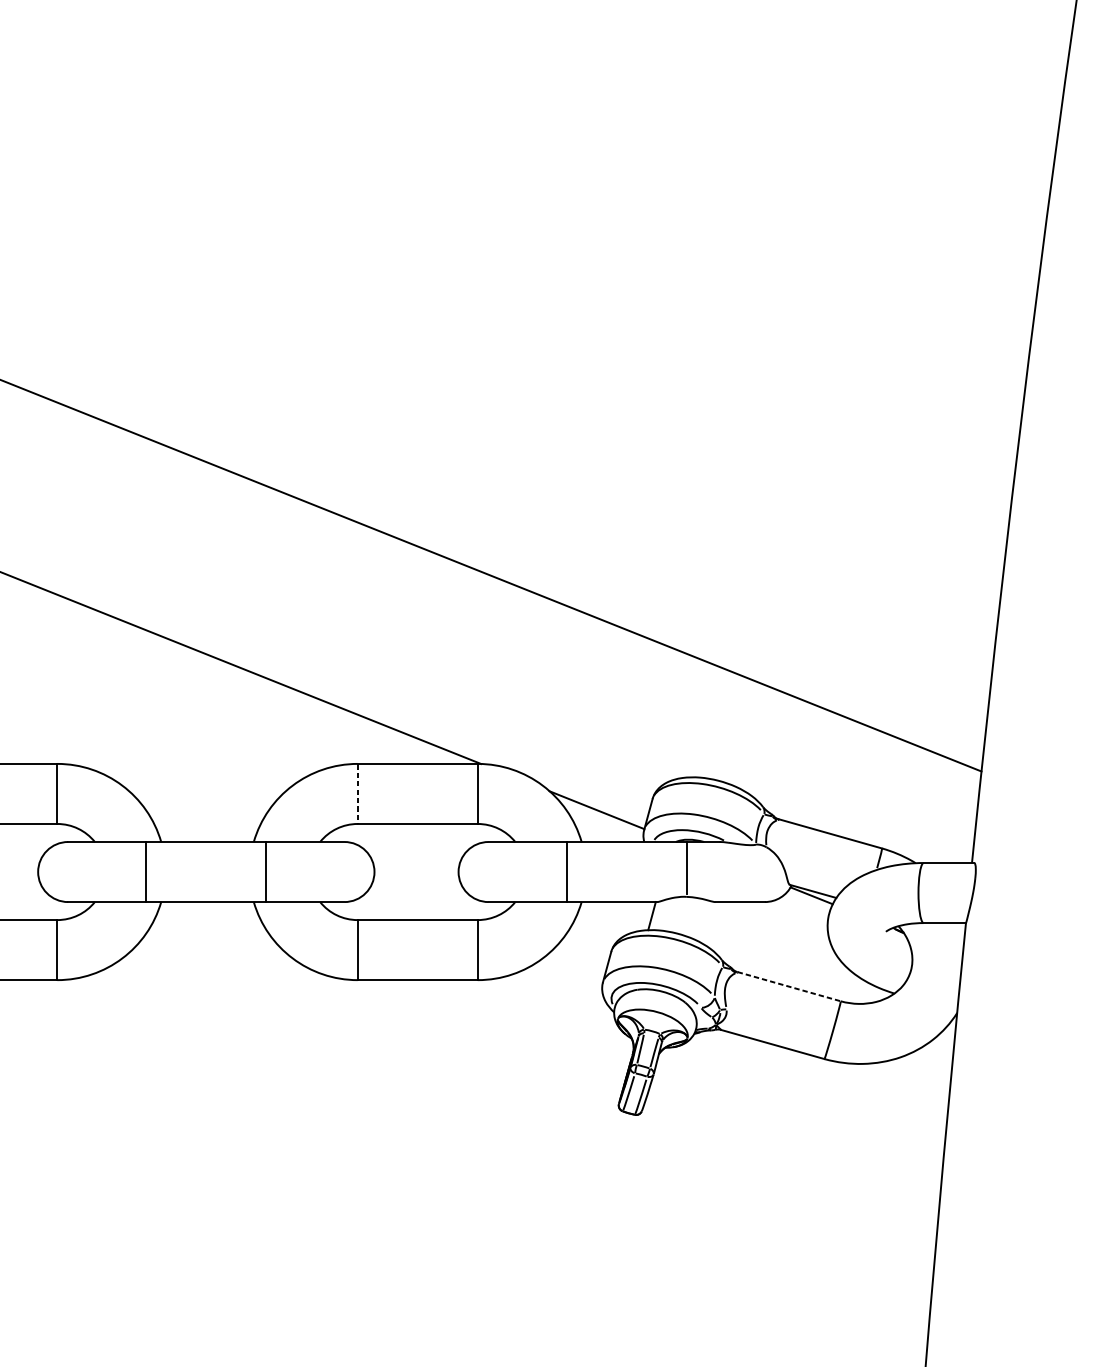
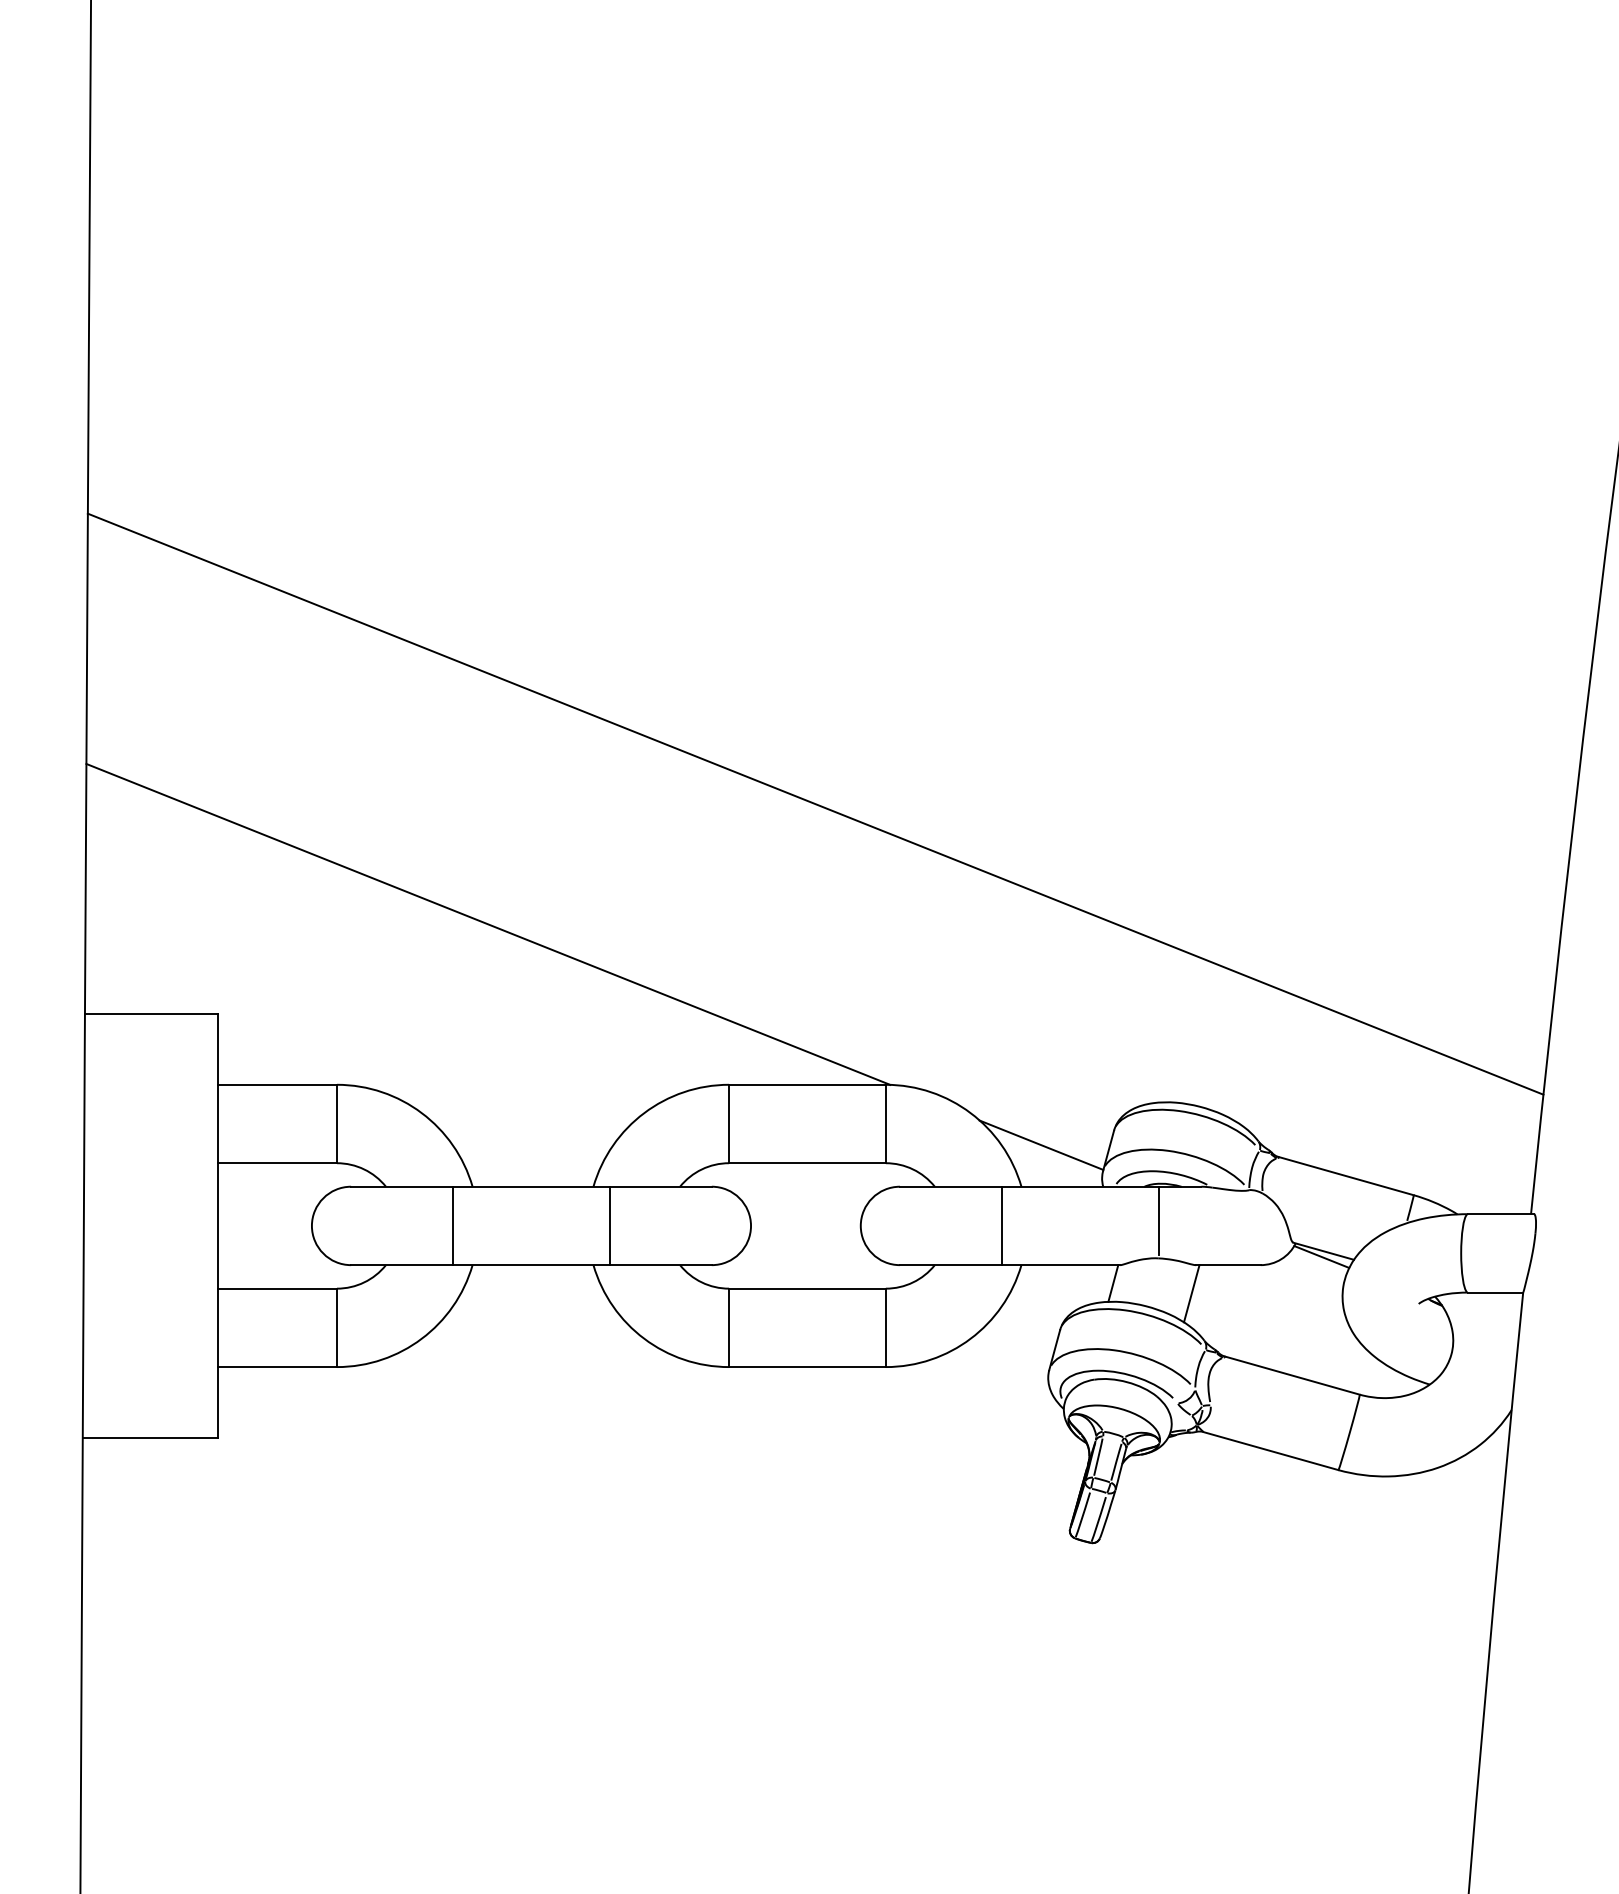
line: (358, 794) -> (729, 1124), dashed -> solid
line: (711, 923) -> (1191, 1293), added
line: (789, 986) -> (1292, 1375), dashed -> solid

